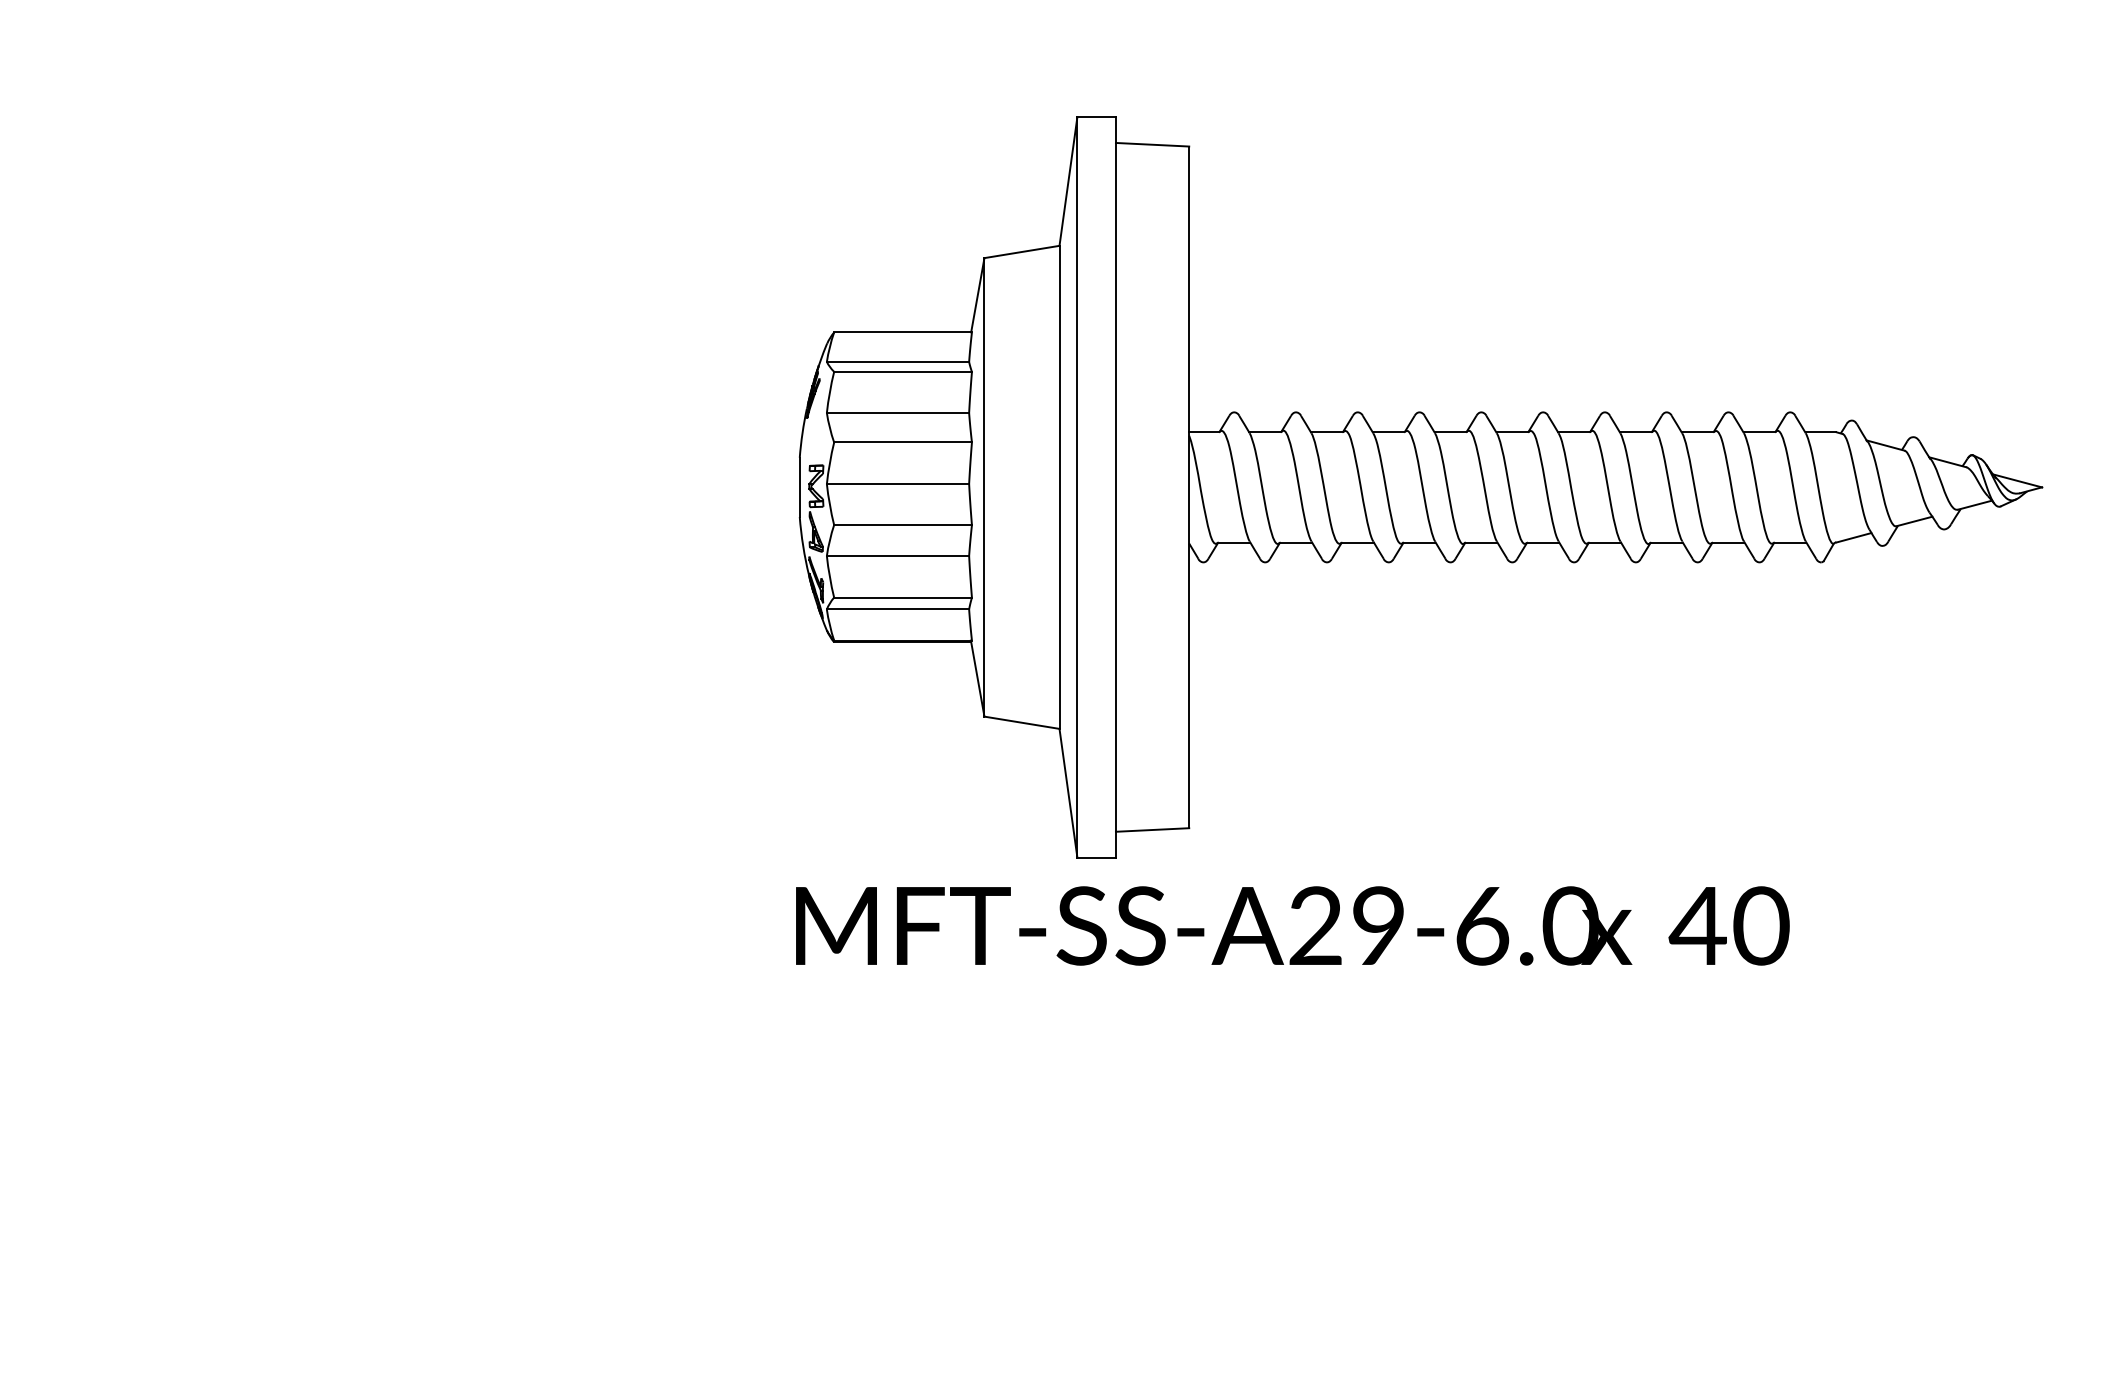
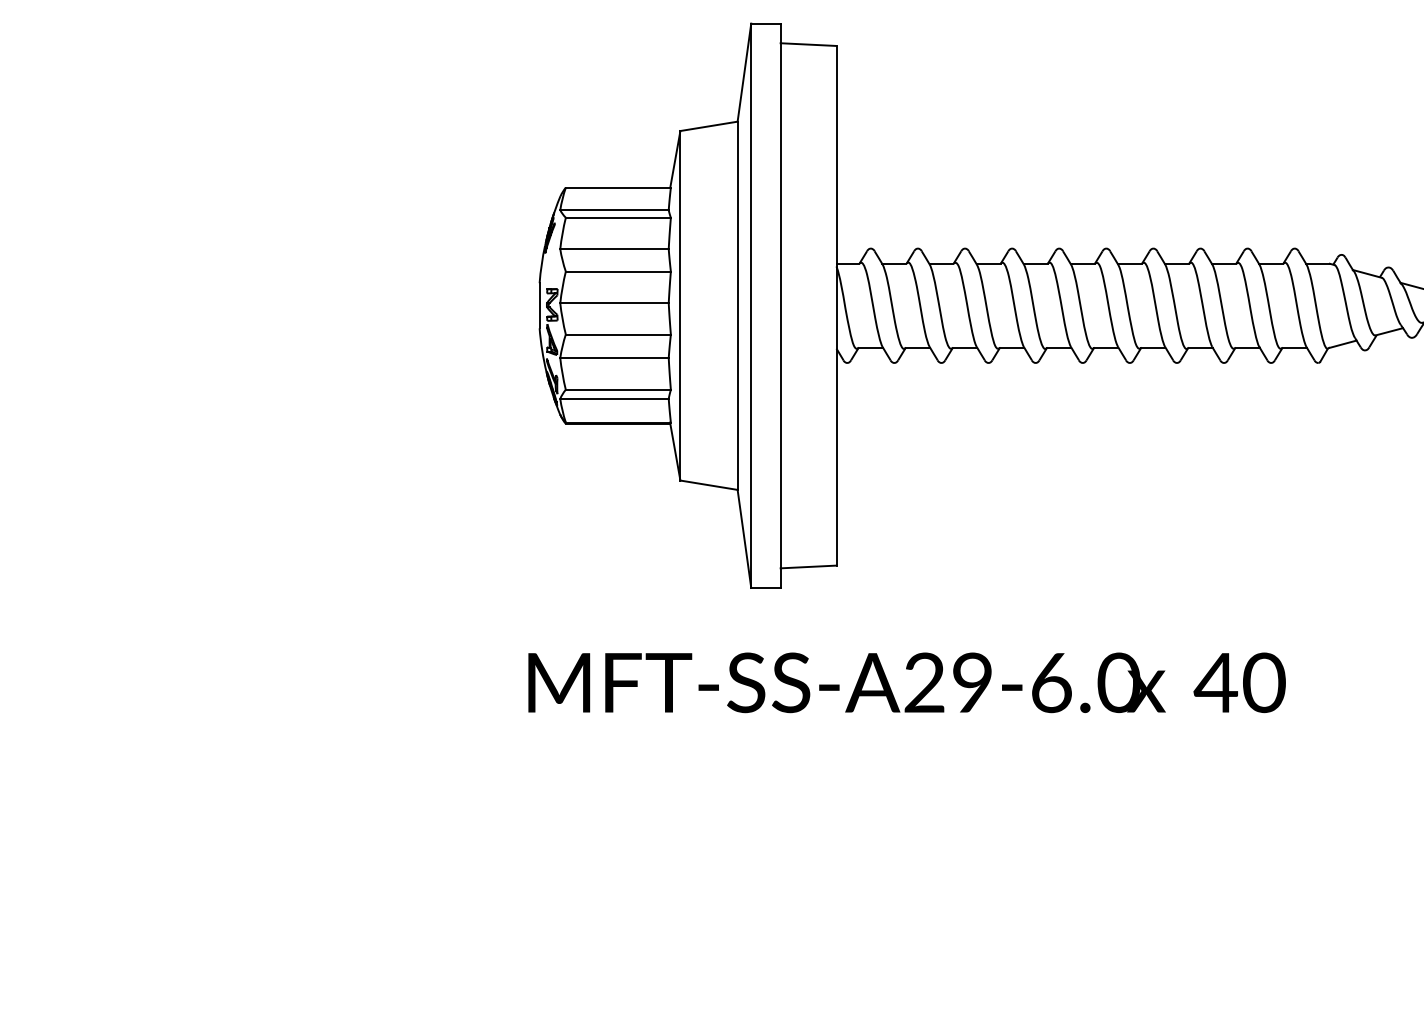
text: (1292, 925) -> (906, 682), moved

